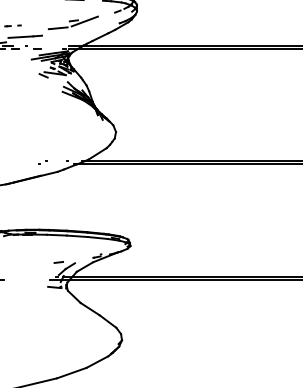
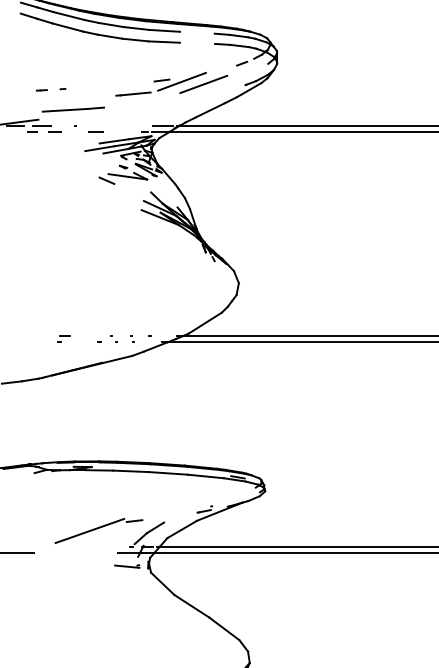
line: (96, 22) -> (203, 83), added
part: (19, 162) -> (62, 338), added
line: (34, 267) -> (90, 530), added

